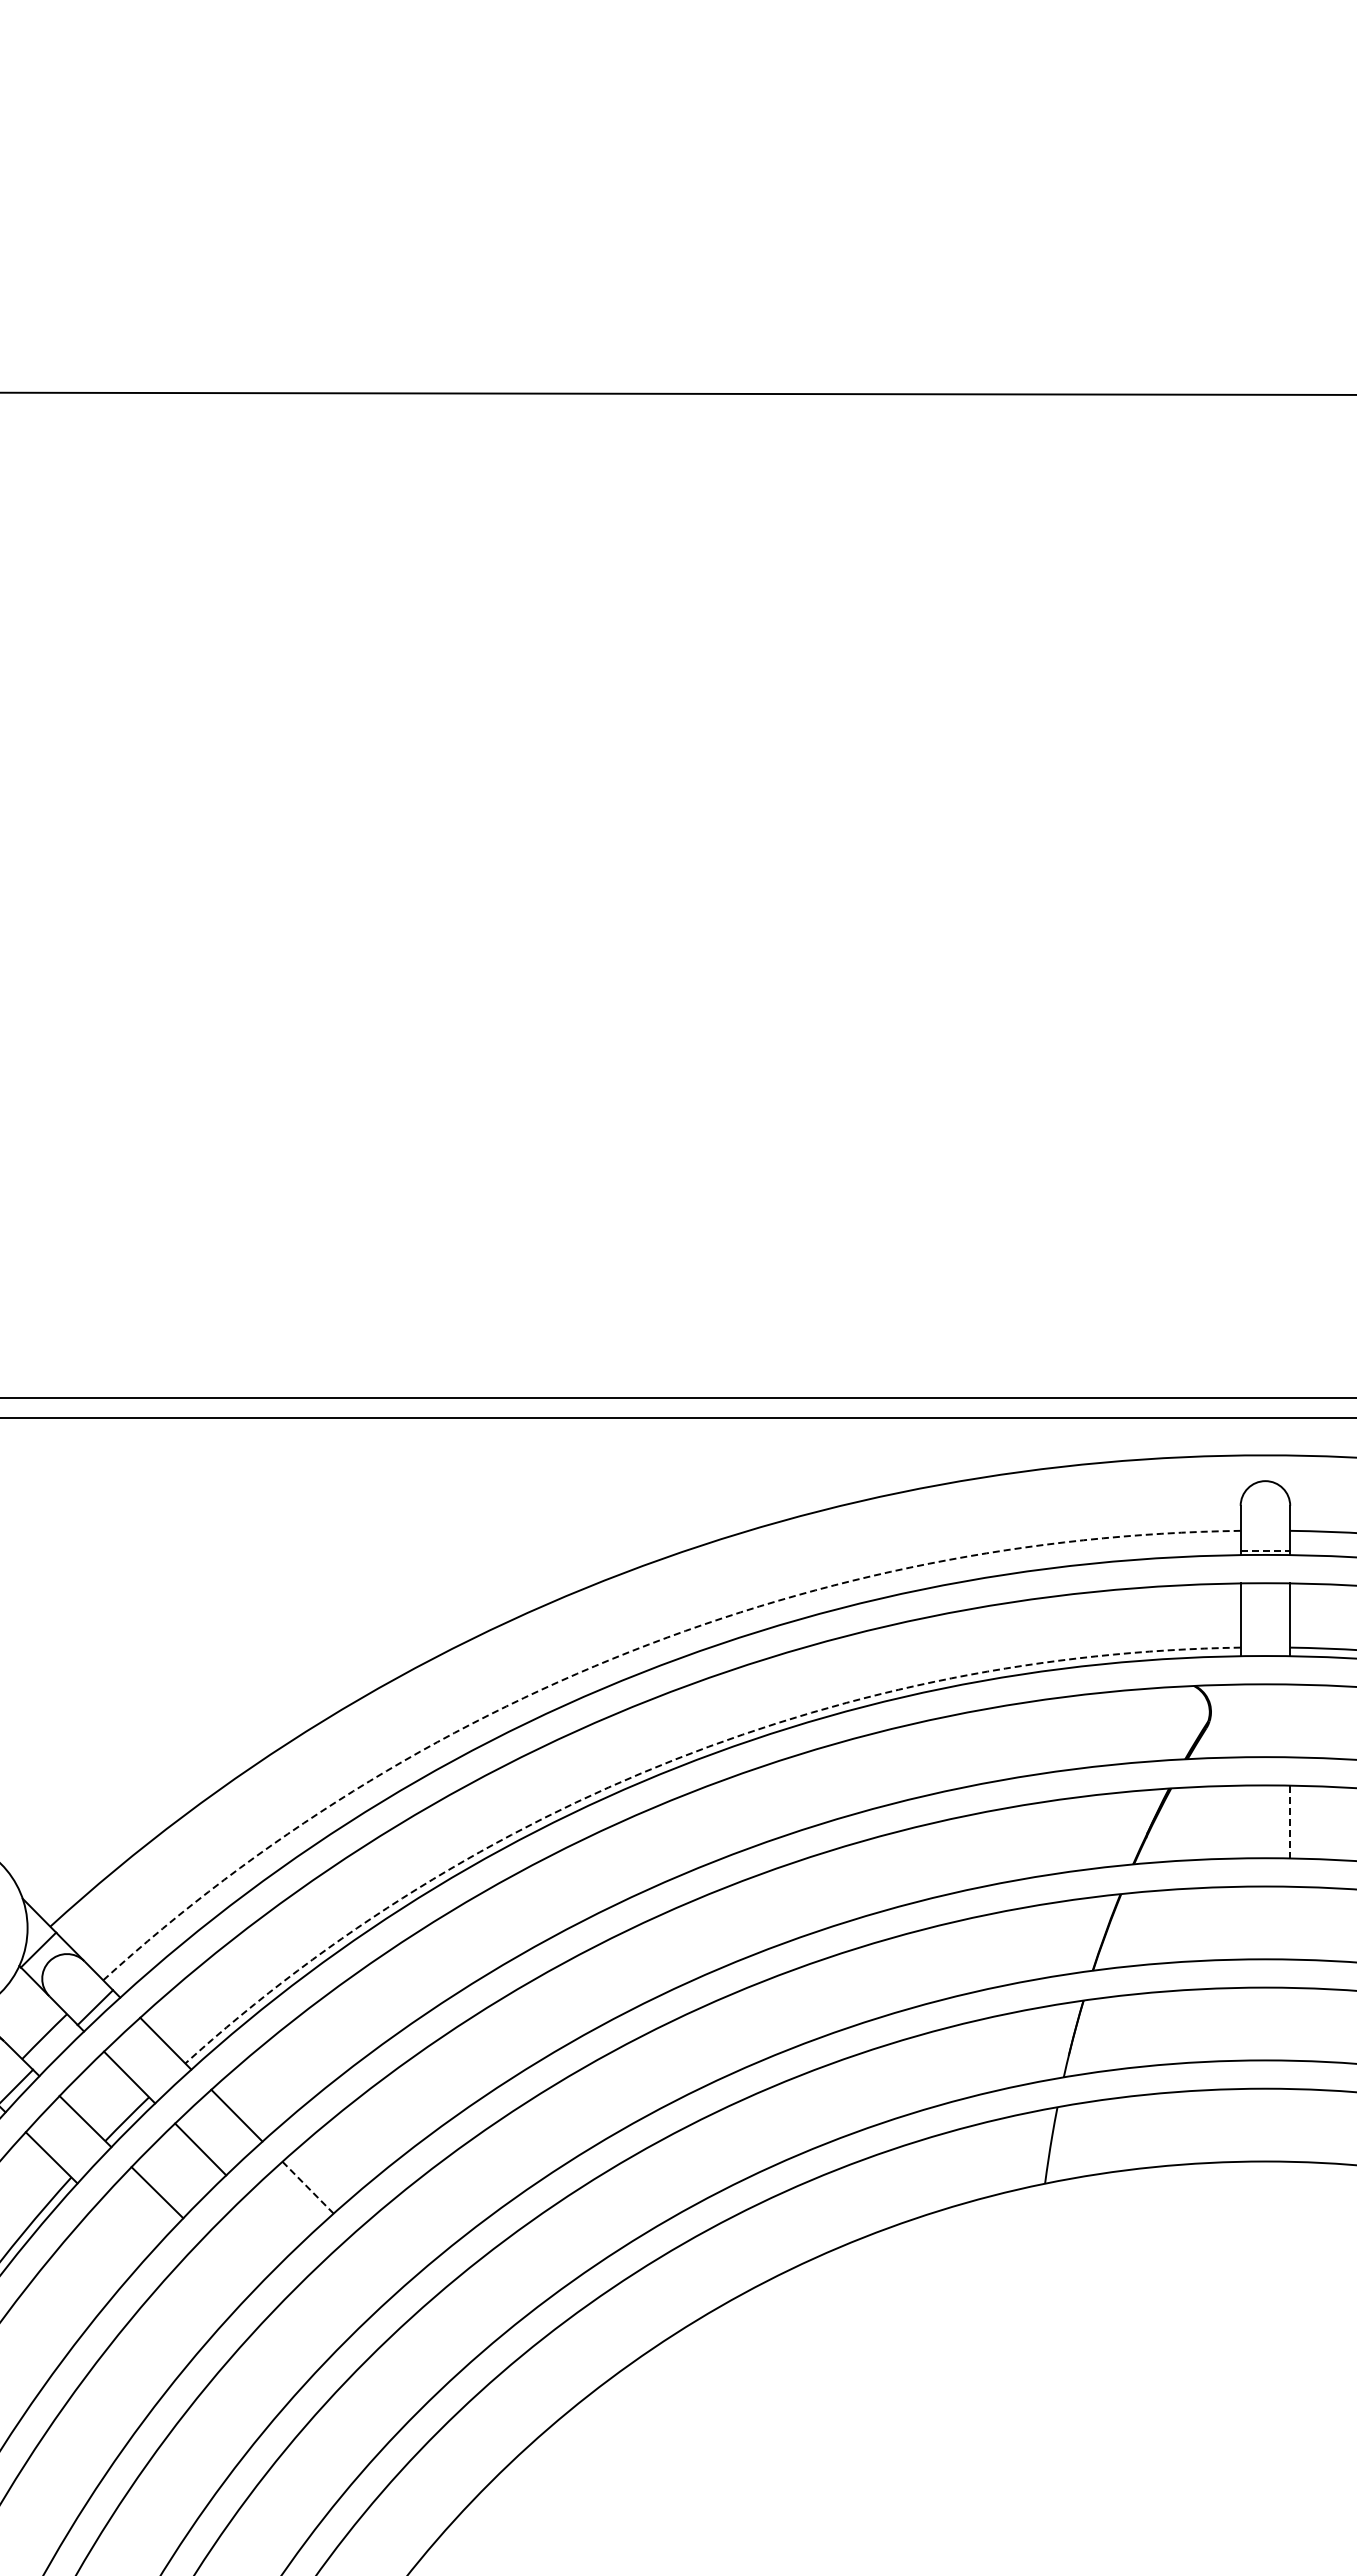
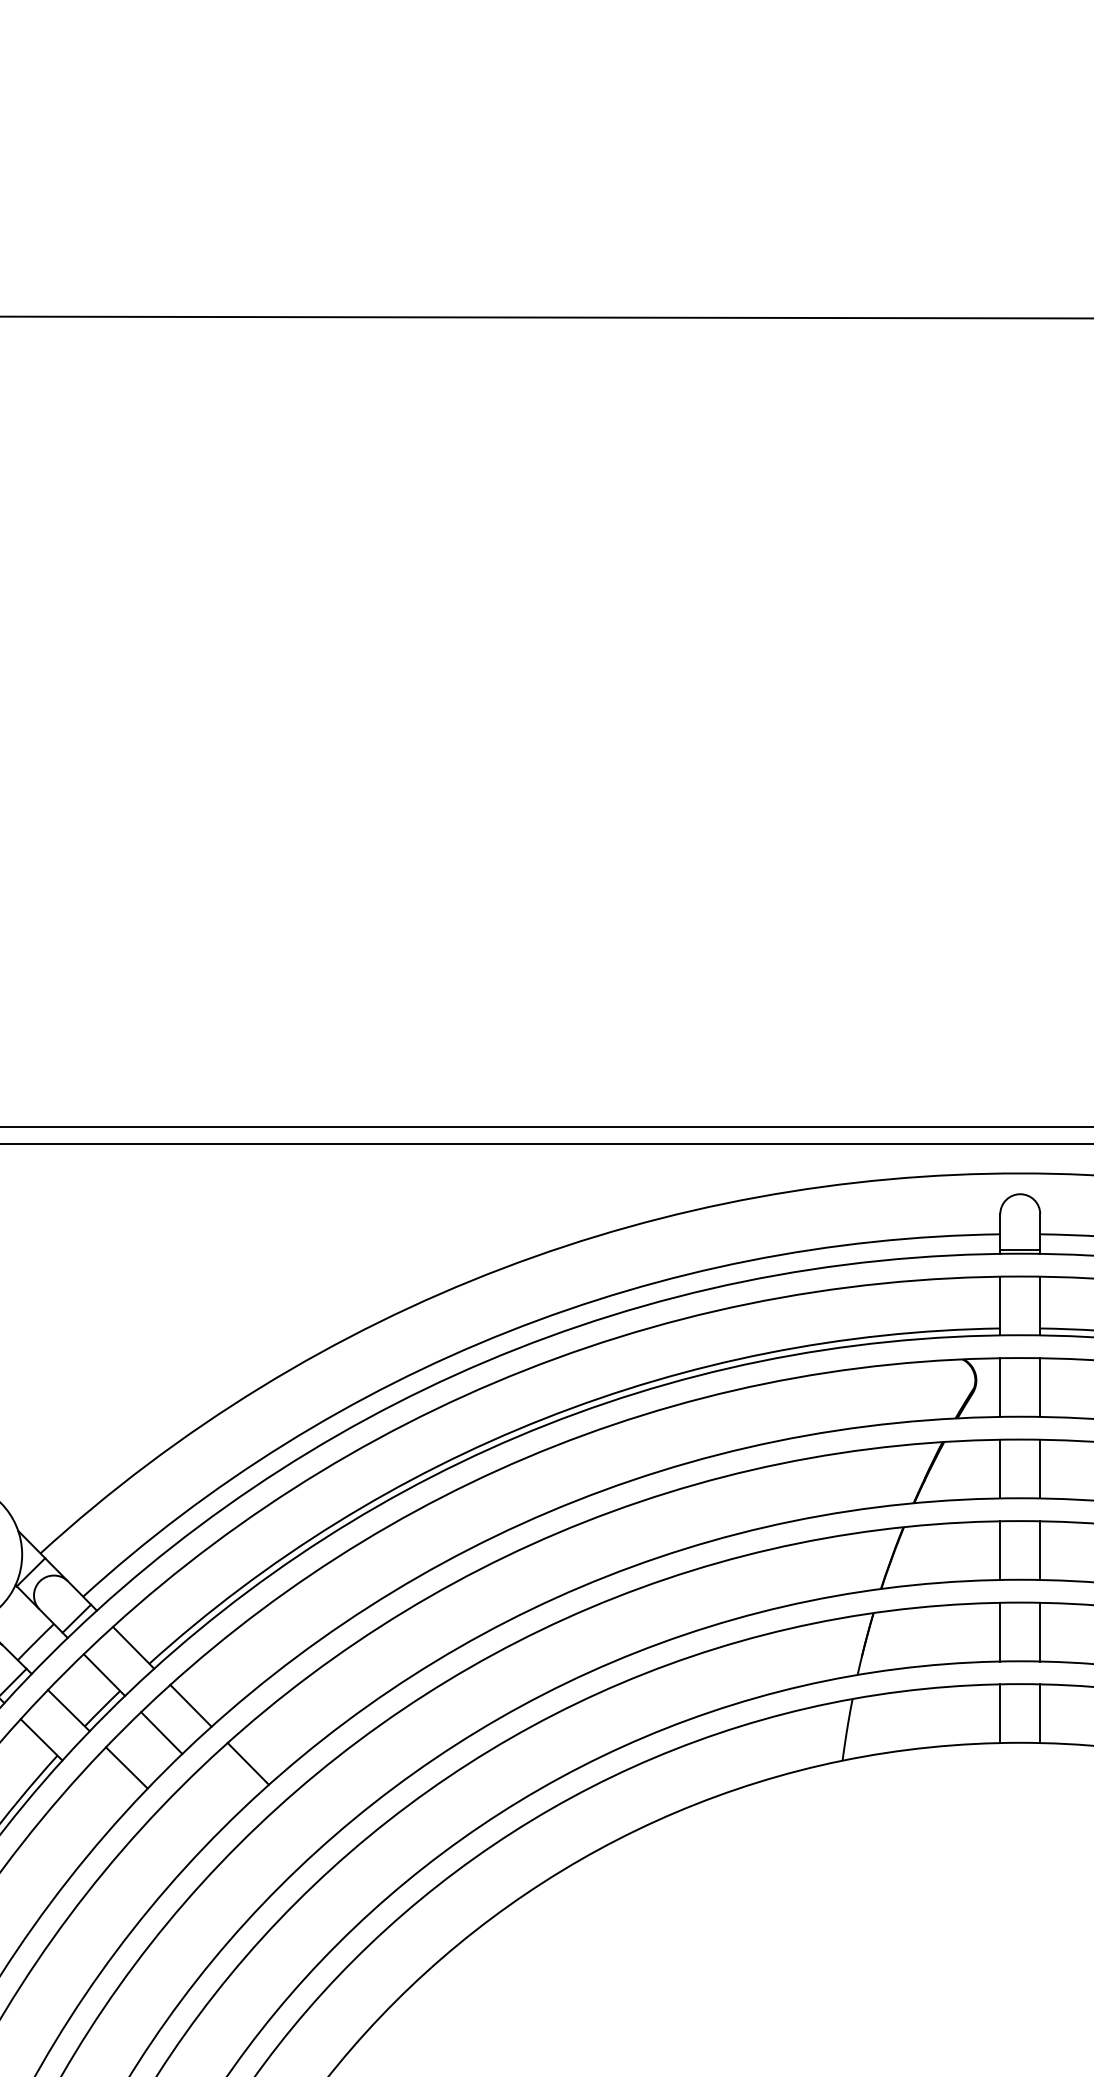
line: (1265, 1550) -> (1020, 1250), dashed -> solid
arc: (630, 1651) -> (508, 1331), dashed -> solid
line: (1240, 1720) -> (1000, 1387), added
line: (1290, 1720) -> (1040, 1387), added
arc: (675, 1759) -> (544, 1418), dashed -> solid
line: (1240, 1821) -> (1000, 1468), added
line: (1290, 1822) -> (1040, 1469), dashed -> solid
line: (1240, 1922) -> (1000, 1550), added
line: (1290, 1922) -> (1040, 1550), added
line: (1240, 2023) -> (1000, 1631), added
line: (1290, 2023) -> (1040, 1631), added
line: (1240, 2125) -> (1000, 1713), added
line: (1290, 2125) -> (1040, 1713), added
line: (308, 2188) -> (248, 1764), dashed -> solid

